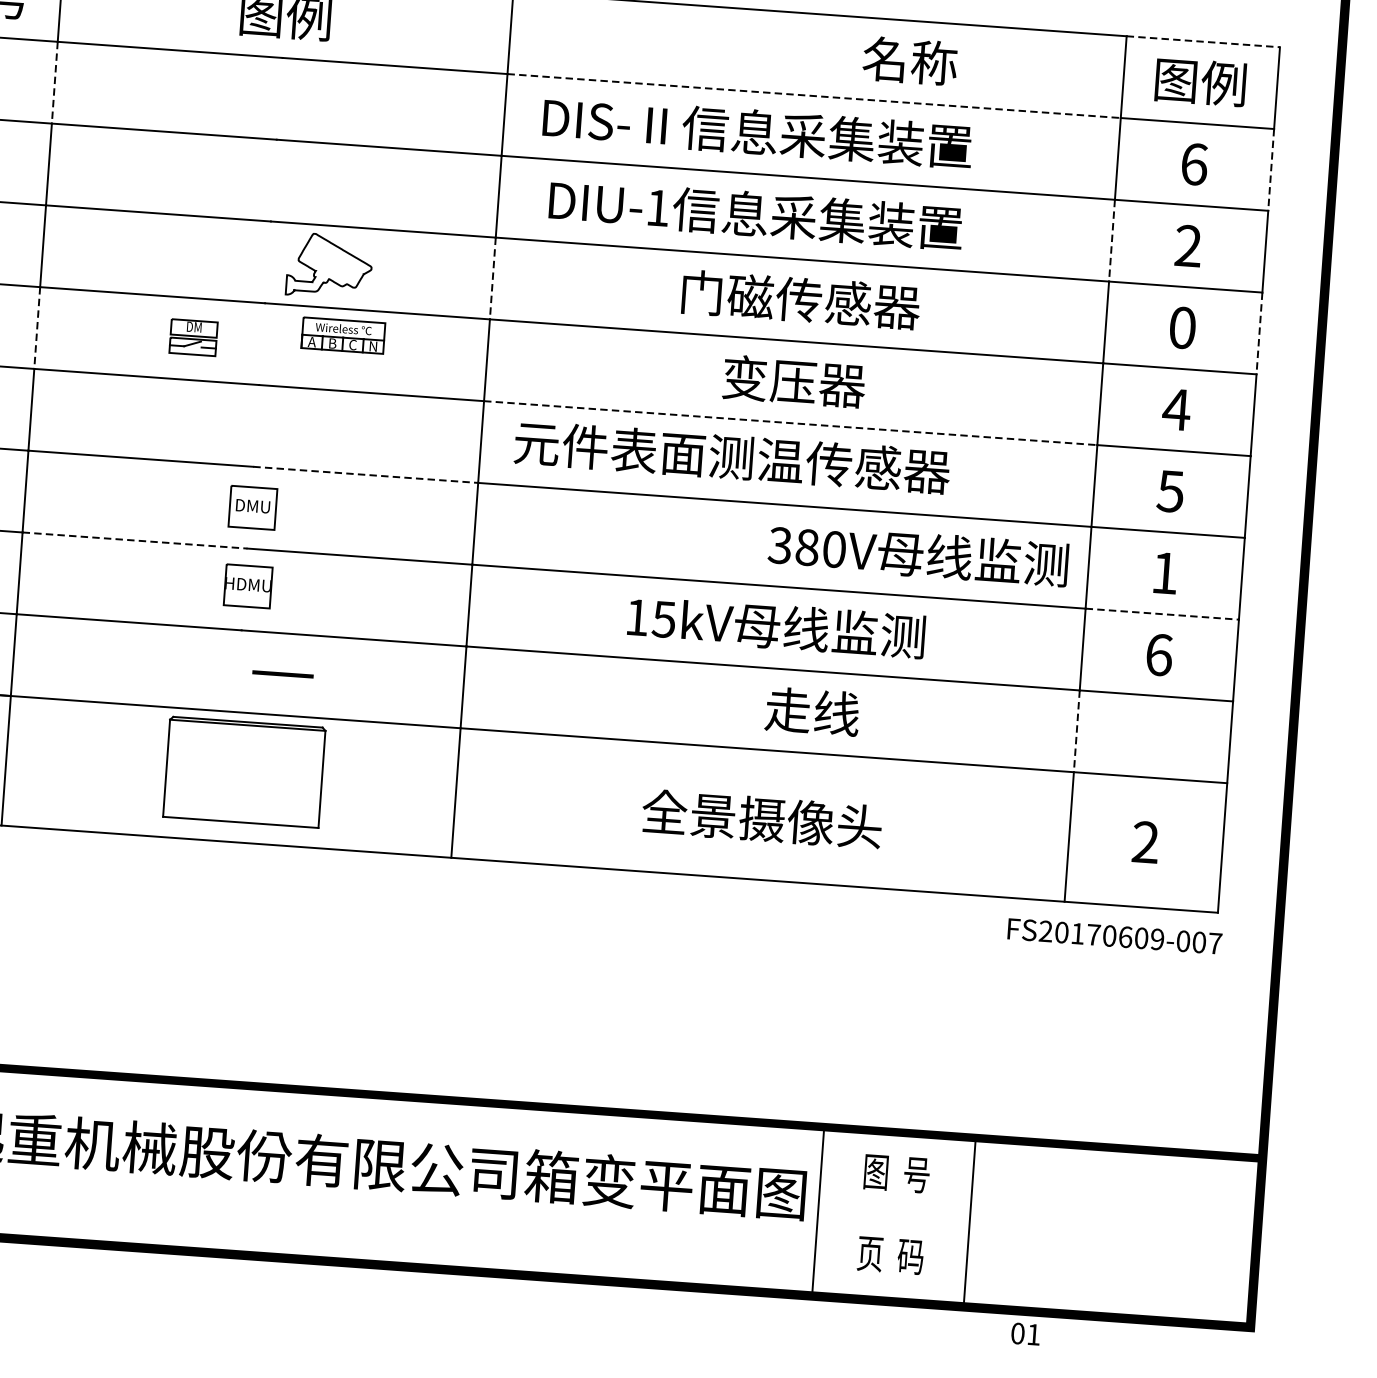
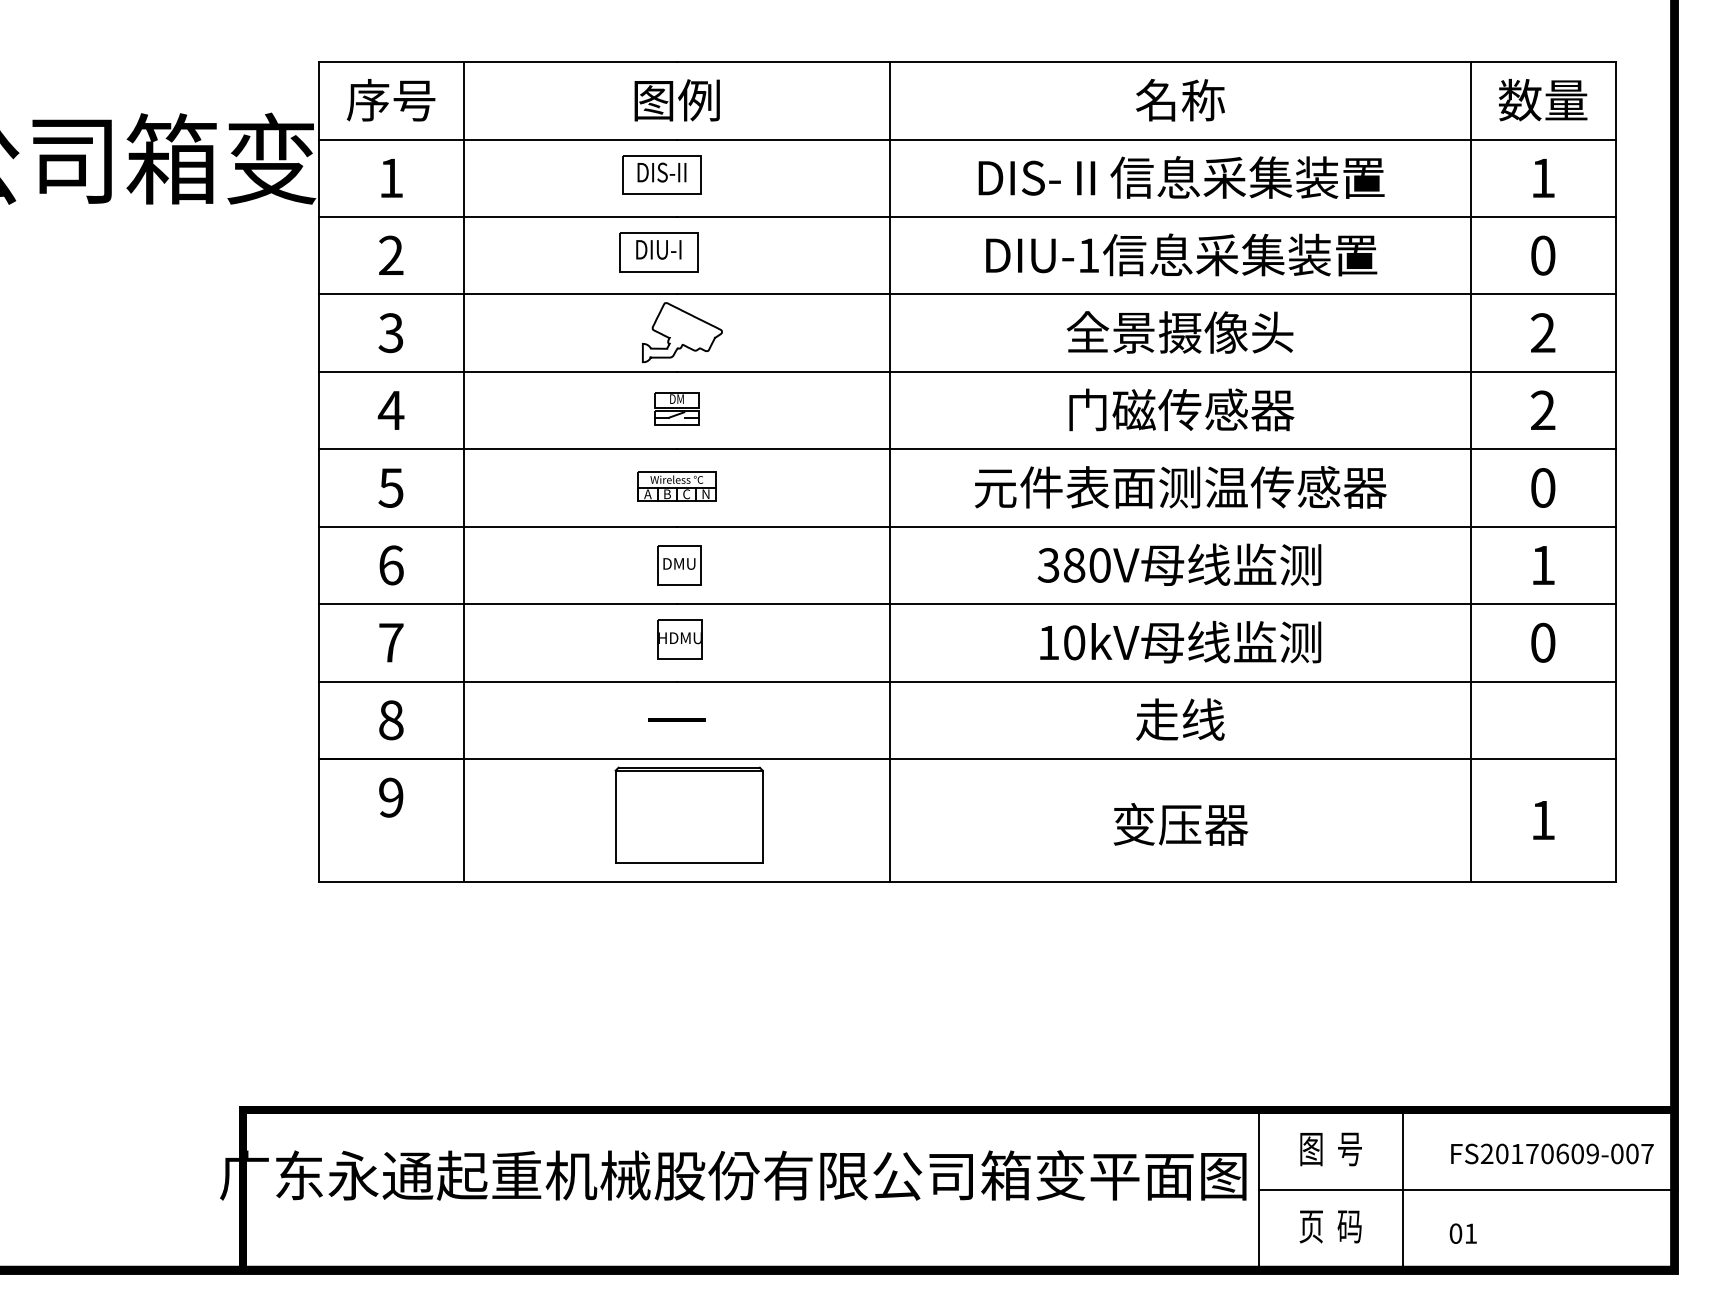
line: (1203, 42) -> (1543, 62), dashed -> solid
text: (910, 61) -> (1180, 100), moved
text: (1200, 81) -> (1543, 99), 图例 -> 数量
line: (55, 83) -> (464, 178), dashed -> solid
part: (263, 93) -> (661, 174), added
line: (814, 96) -> (1180, 139), dashed -> solid
text: (757, 132) -> (1181, 177), moved
text: (1194, 164) -> (1543, 178), 6 -> 1
line: (1270, 170) -> (1615, 178), dashed -> solid
part: (254, 175) -> (658, 252), added
text: (756, 213) -> (1181, 254), moved
line: (1111, 240) -> (1470, 255), dashed -> solid
text: (1188, 245) -> (1543, 255), 2 -> 0
part: (329, 266) -> (682, 332), moved
line: (492, 278) -> (889, 333), dashed -> solid
text: (799, 299) -> (1180, 332), 门磁传感器 -> 全景摄像头
line: (37, 327) -> (464, 410), dashed -> solid
text: (1182, 328) -> (1543, 333), 0 -> 2
line: (1259, 333) -> (1615, 333), dashed -> solid
part: (342, 336) -> (676, 486), moved
part: (193, 337) -> (676, 408), moved
text: (794, 381) -> (1181, 409), 变压器 -> 门磁传感器
text: (1176, 408) -> (1542, 409), 4 -> 2
line: (790, 423) -> (1180, 449), dashed -> solid
text: (732, 457) -> (1180, 487), moved
line: (365, 474) -> (783, 526), dashed -> solid
text: (1170, 490) -> (1542, 487), 5 -> 0
line: (136, 540) -> (571, 604), dashed -> solid
text: (918, 554) -> (1179, 564), moved
line: (1162, 614) -> (1543, 604), dashed -> solid
text: (664, 619) -> (1074, 642), 15kV -> 10kV
text: (1159, 654) -> (1543, 642), 6 -> 0
line: (282, 673) -> (676, 719), moved
text: (812, 711) -> (1180, 719), moved
line: (1076, 731) -> (1470, 720), dashed -> solid
text: (761, 819) -> (1179, 824), 全景摄像头 -> 变压器
text: (1146, 841) -> (1543, 819), 2 -> 1
text: (1115, 935) -> (1552, 1153), moved
line: (1038, 1227) -> (1468, 1190), added
text: (1024, 1333) -> (1462, 1233), moved

